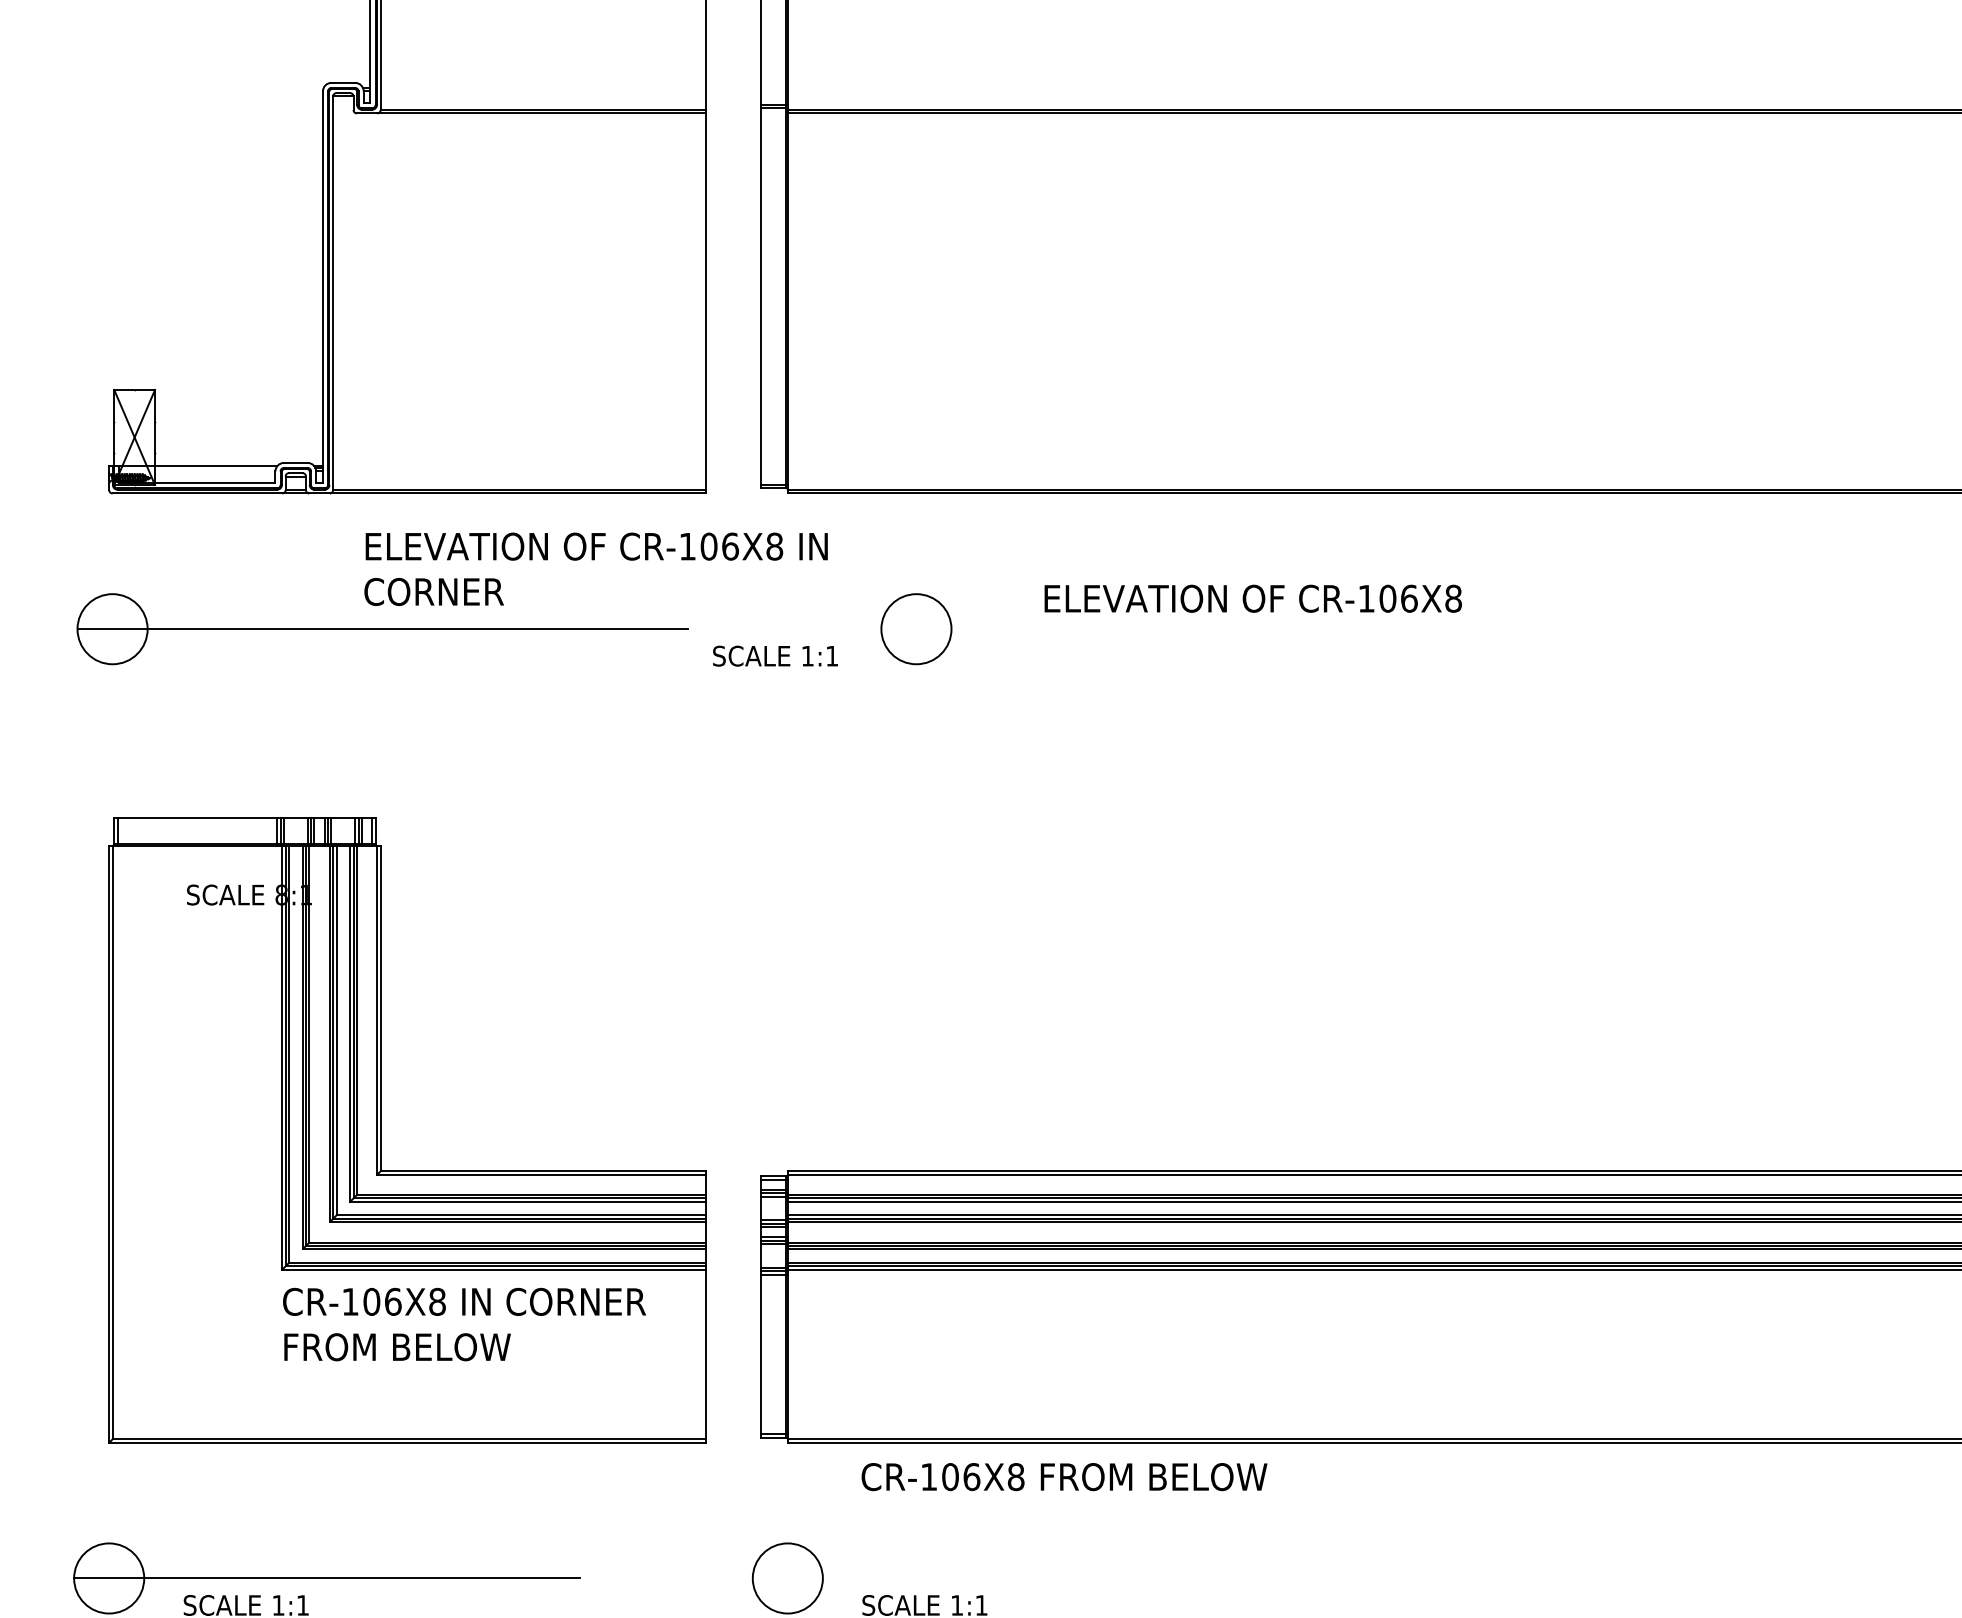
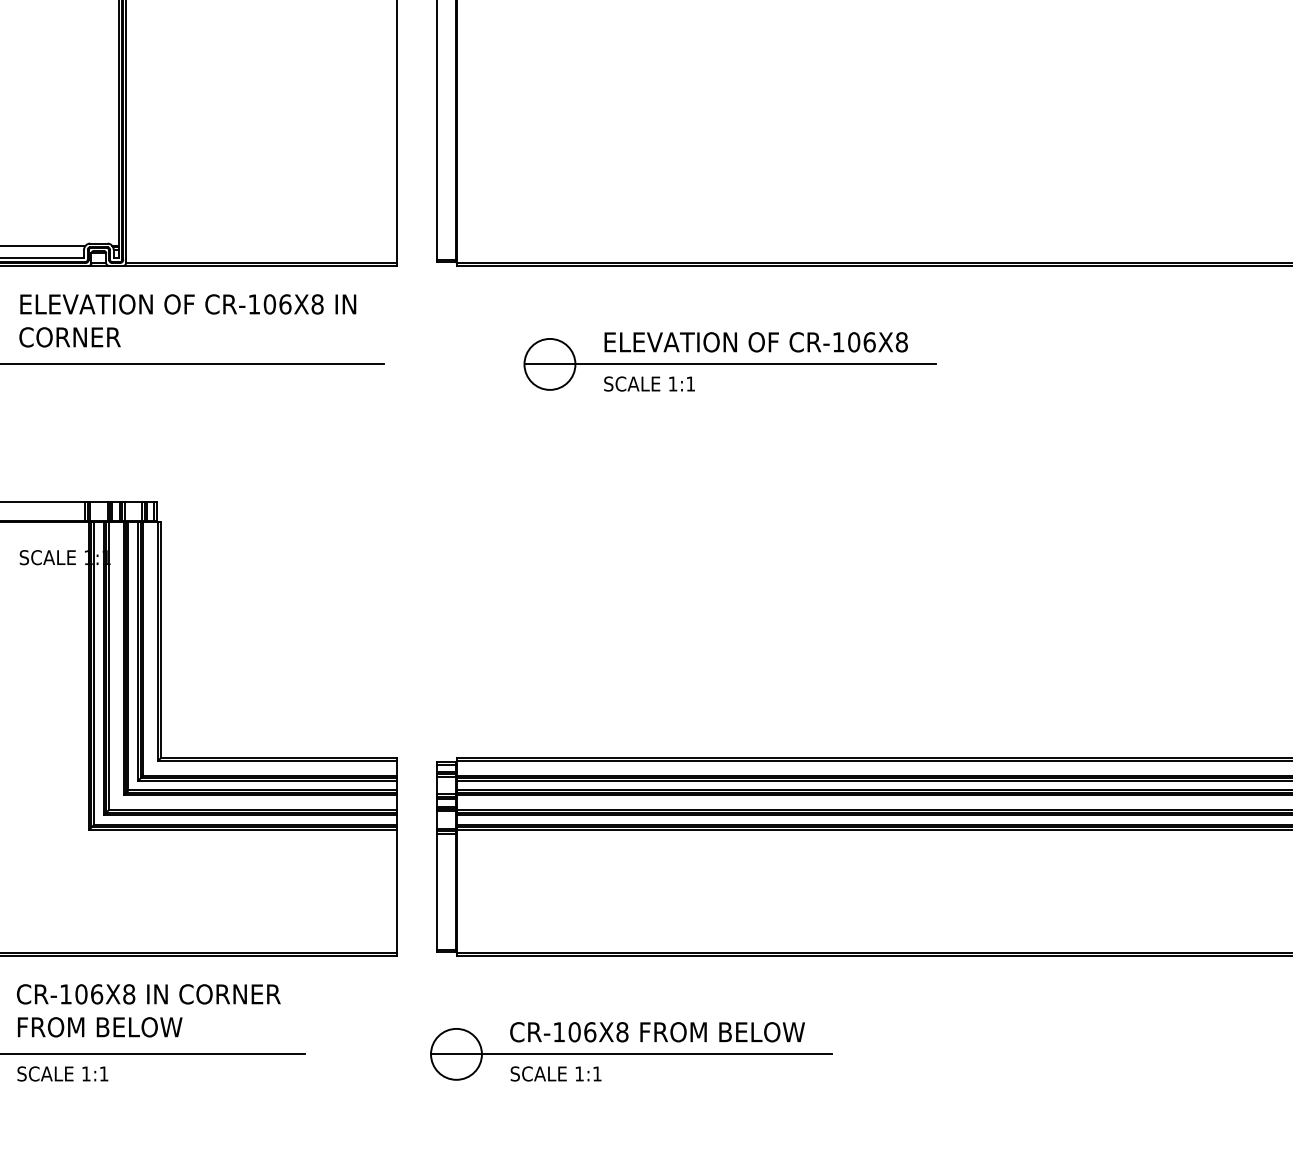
text: (595, 568) -> (187, 320), moved
text: (1252, 598) -> (755, 342), moved
line: (1164, 629) -> (730, 364), added
text: (775, 655) -> (649, 383), moved
text: (281, 894) -> (88, 557), 8:1 -> 1:1
text: (464, 1324) -> (148, 1010), moved
text: (1064, 1477) -> (657, 1032), moved
line: (1028, 1578) -> (631, 1054), added

